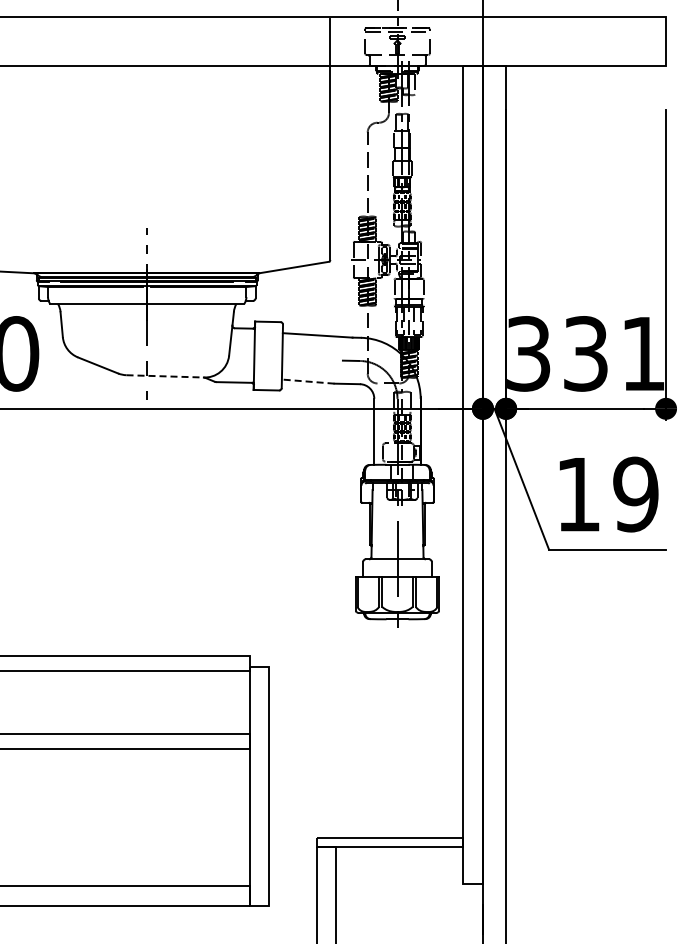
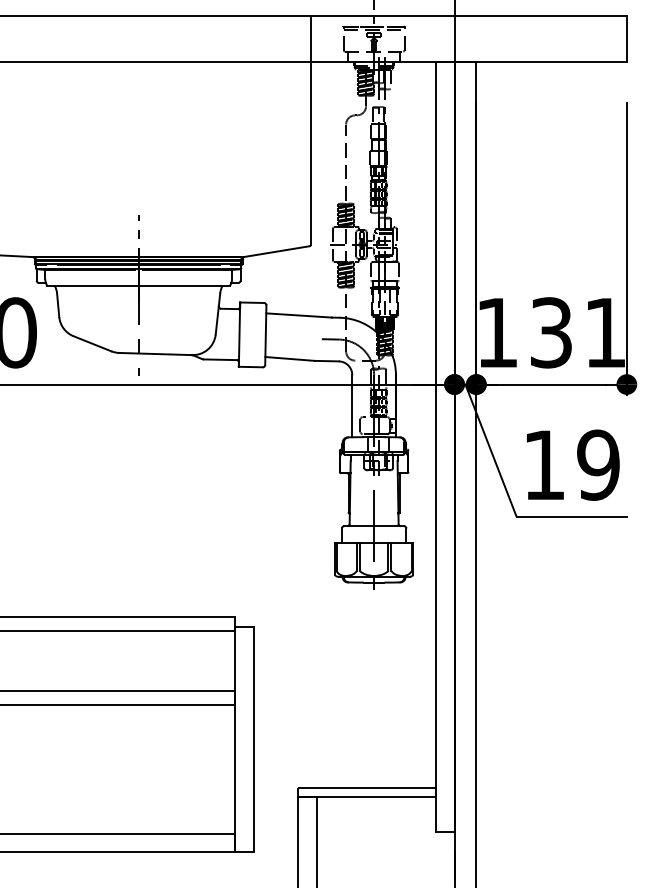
text: (528, 353) -> (497, 332), 331 -> 131
line: (165, 376) -> (155, 354), dashed -> solid
line: (307, 381) -> (289, 358), dashed -> solid

